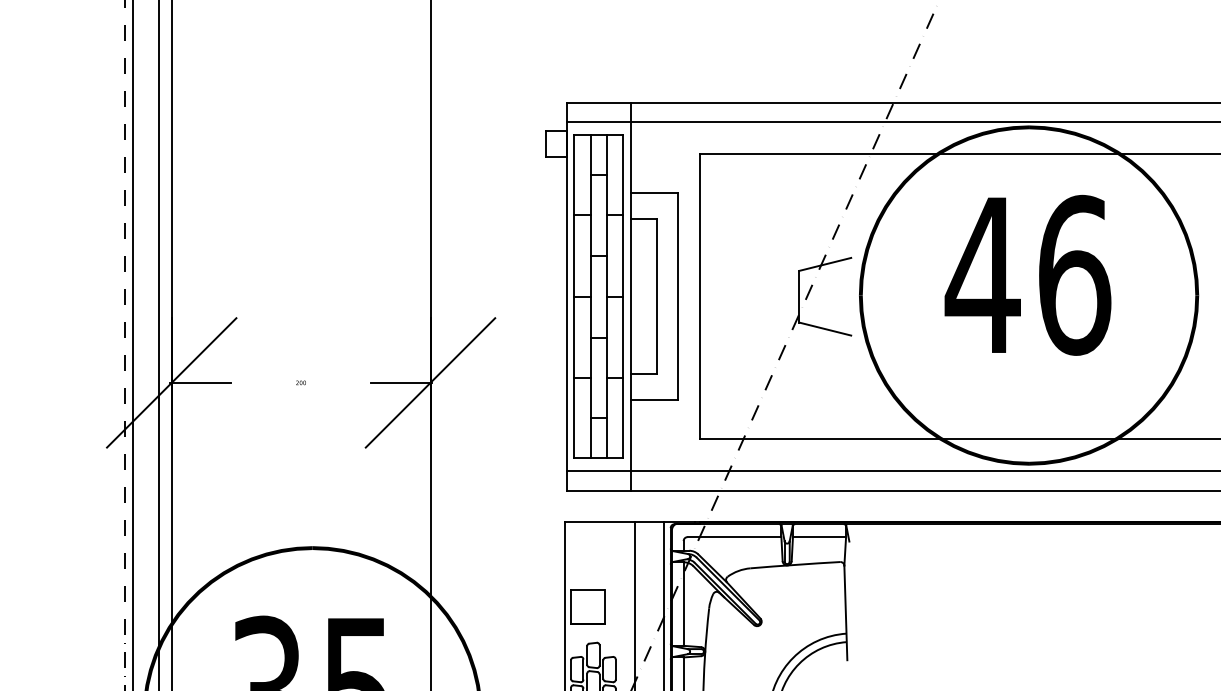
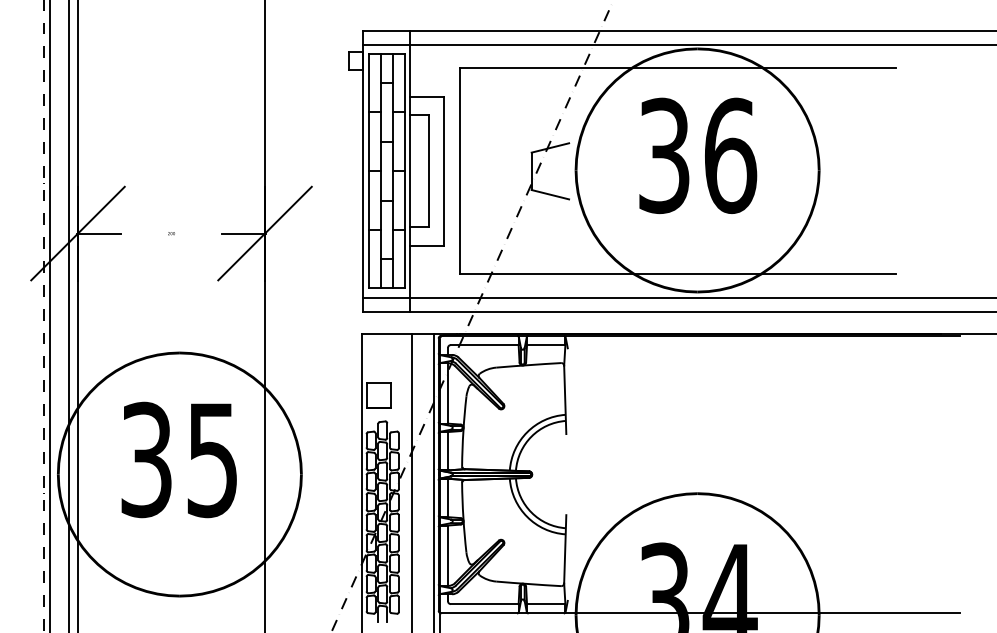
text: (981, 274) -> (663, 155), 46 -> 36

